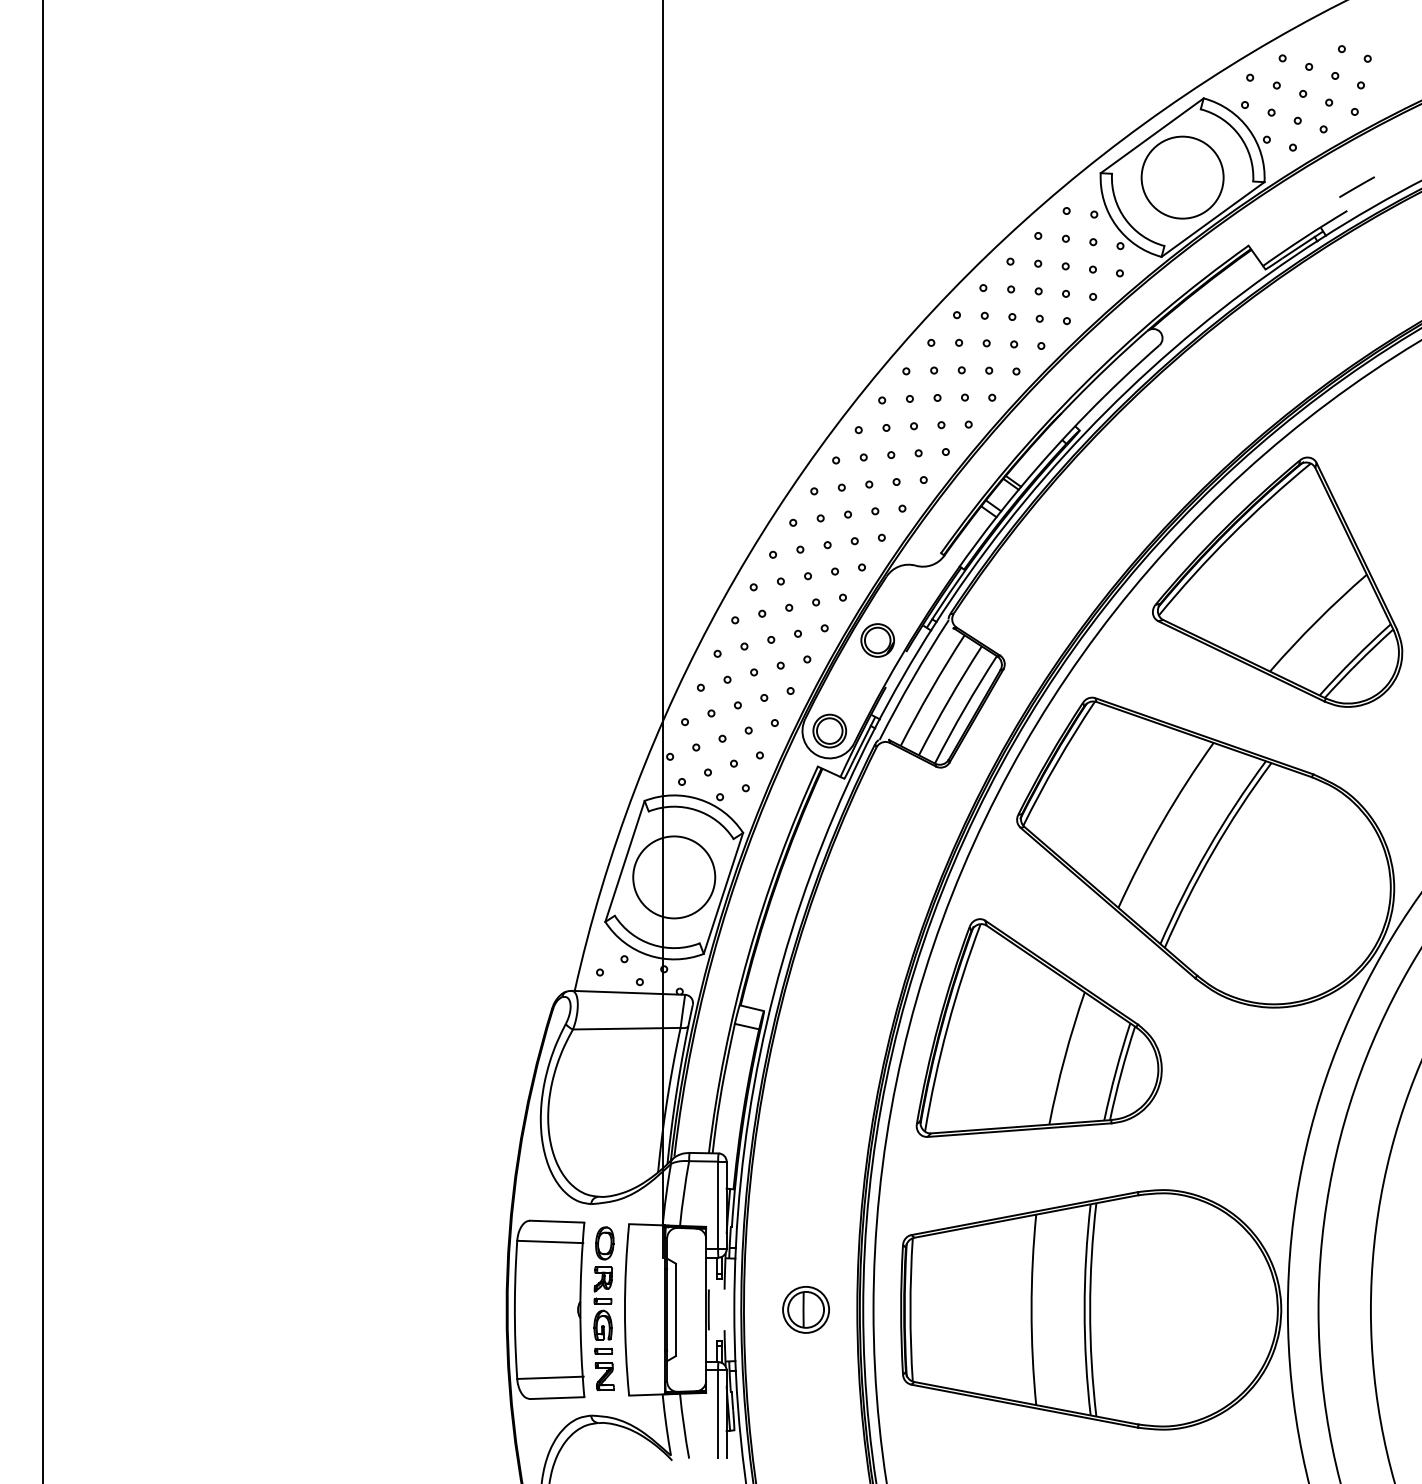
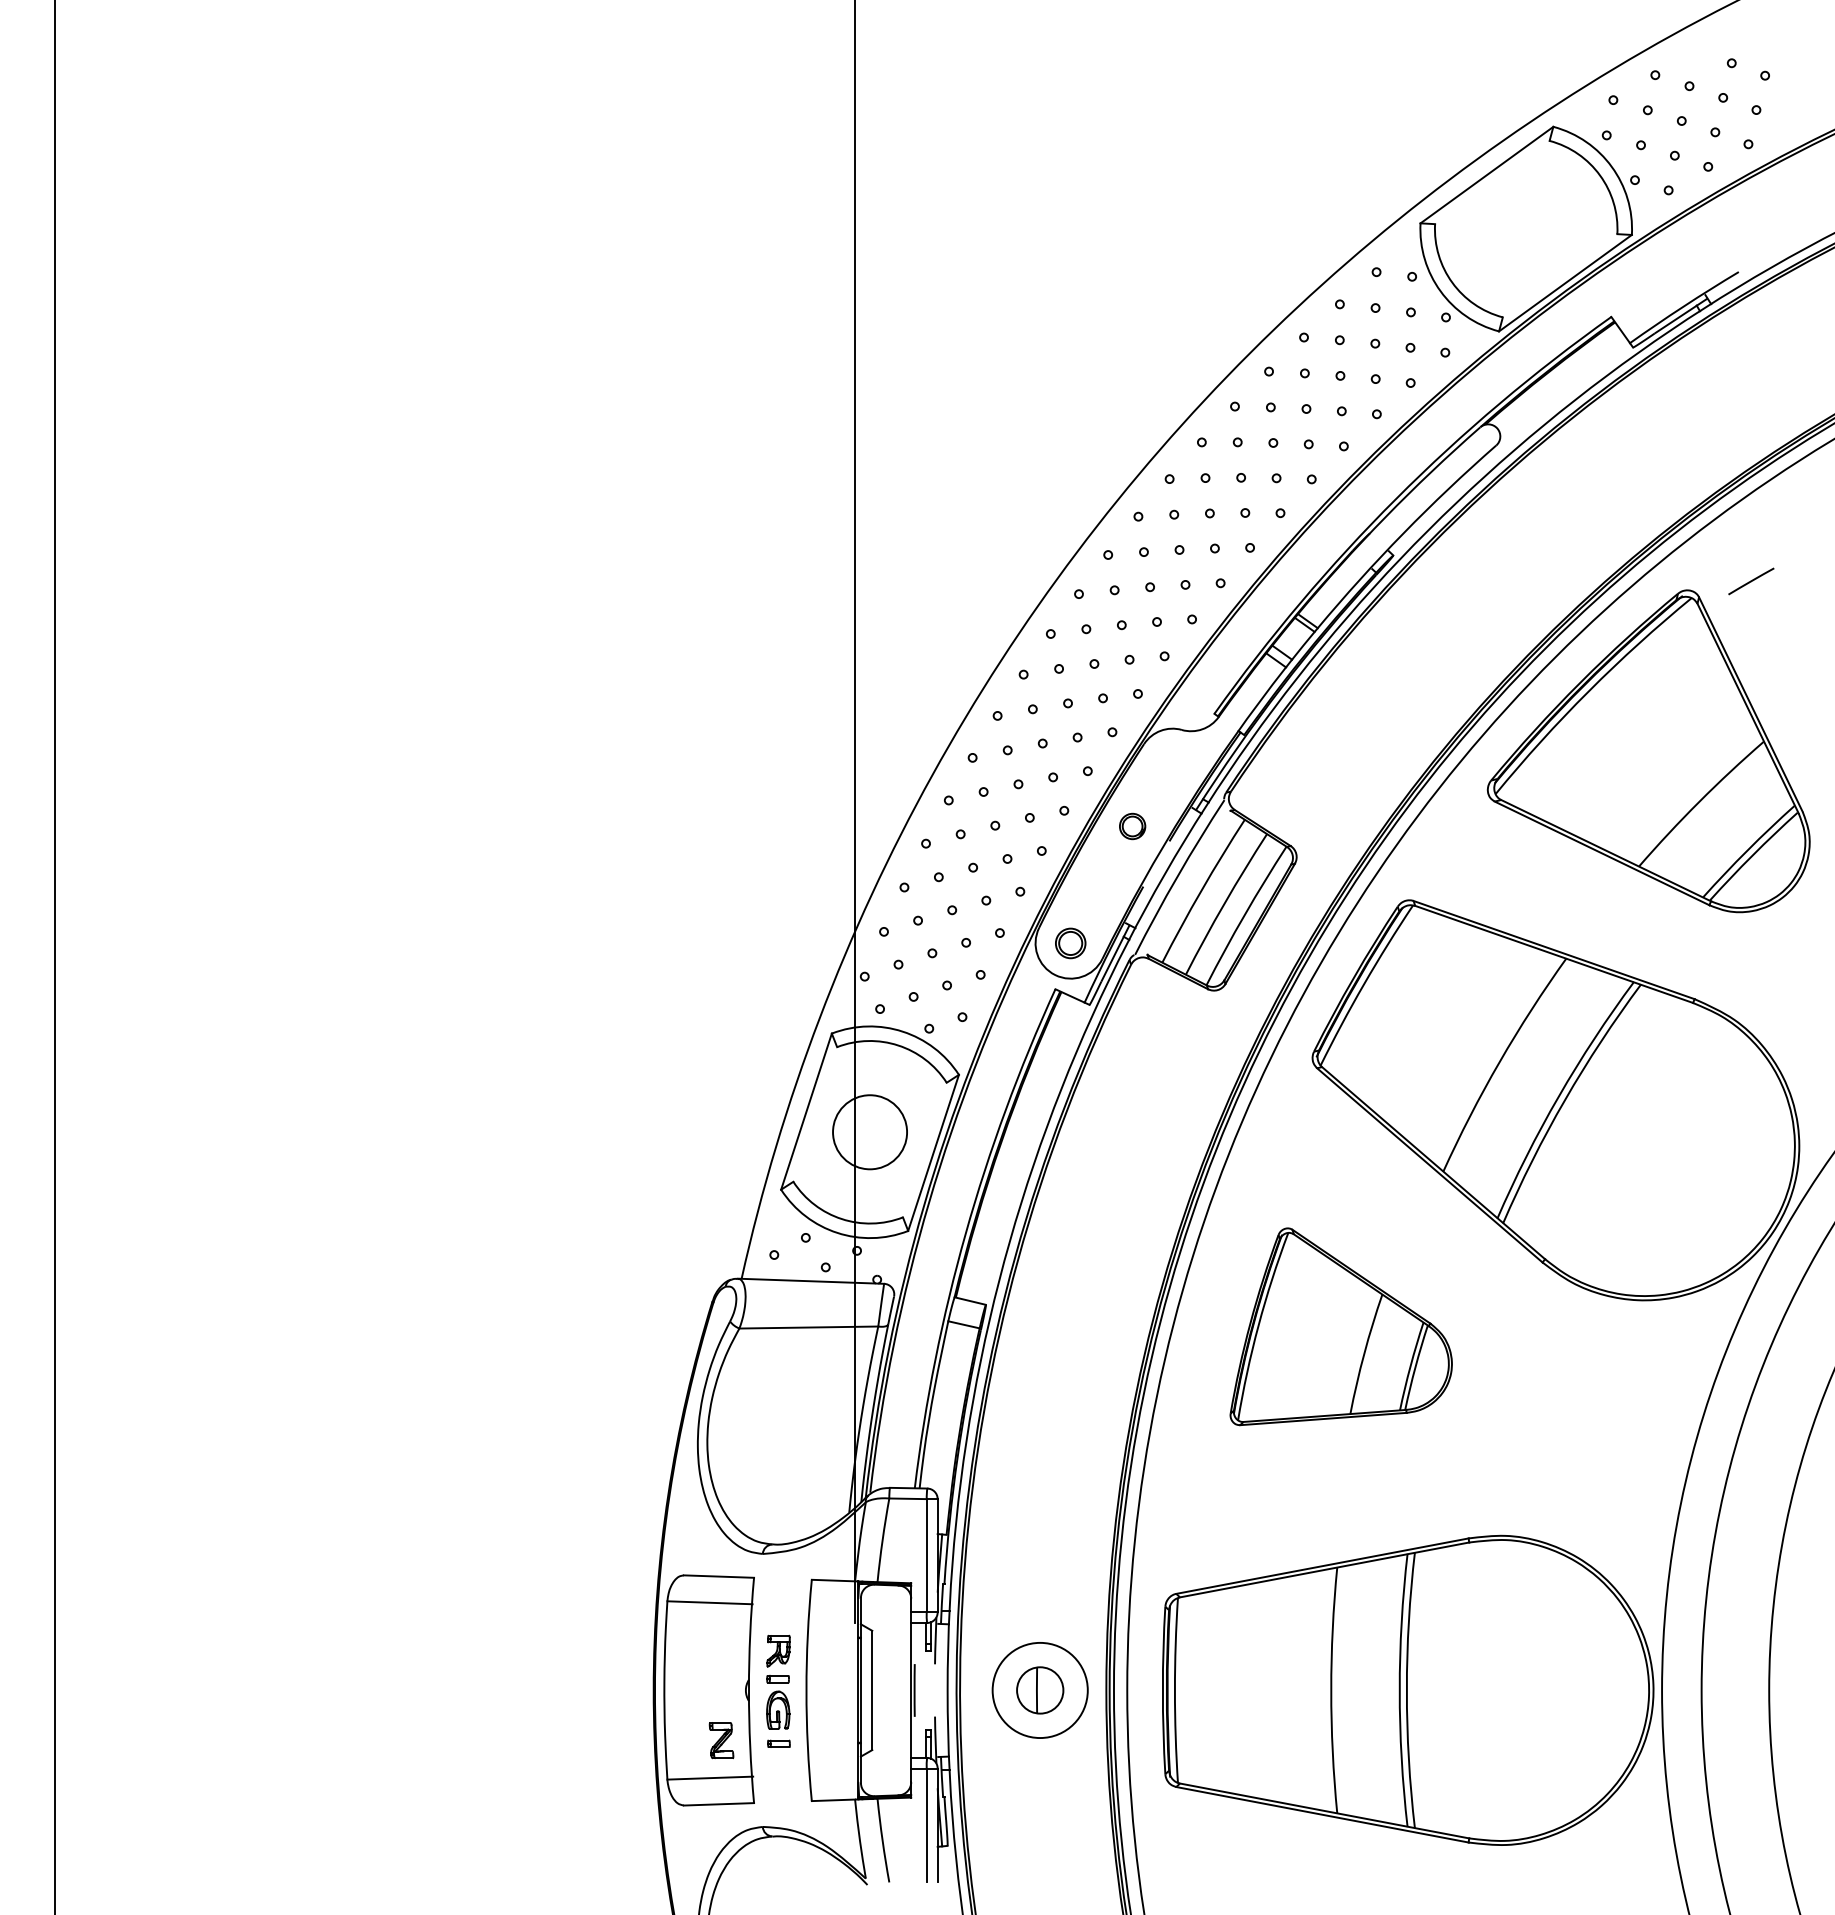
circle: (1182, 177) -> (1525, 228), removed
line: (1357, 187) -> (1751, 581), moved
part: (877, 640) -> (1132, 826), size x0.6
part: (829, 731) -> (1070, 943), size x0.7
circle: (673, 877) -> (869, 1132), size x0.7
part: (1039, 1027) -> (1341, 1326), size x0.7
part: (604, 1243) -> (780, 1604), removed
circle: (805, 1309) -> (1039, 1690), size x1.6
part: (604, 1376) -> (721, 1740), moved

